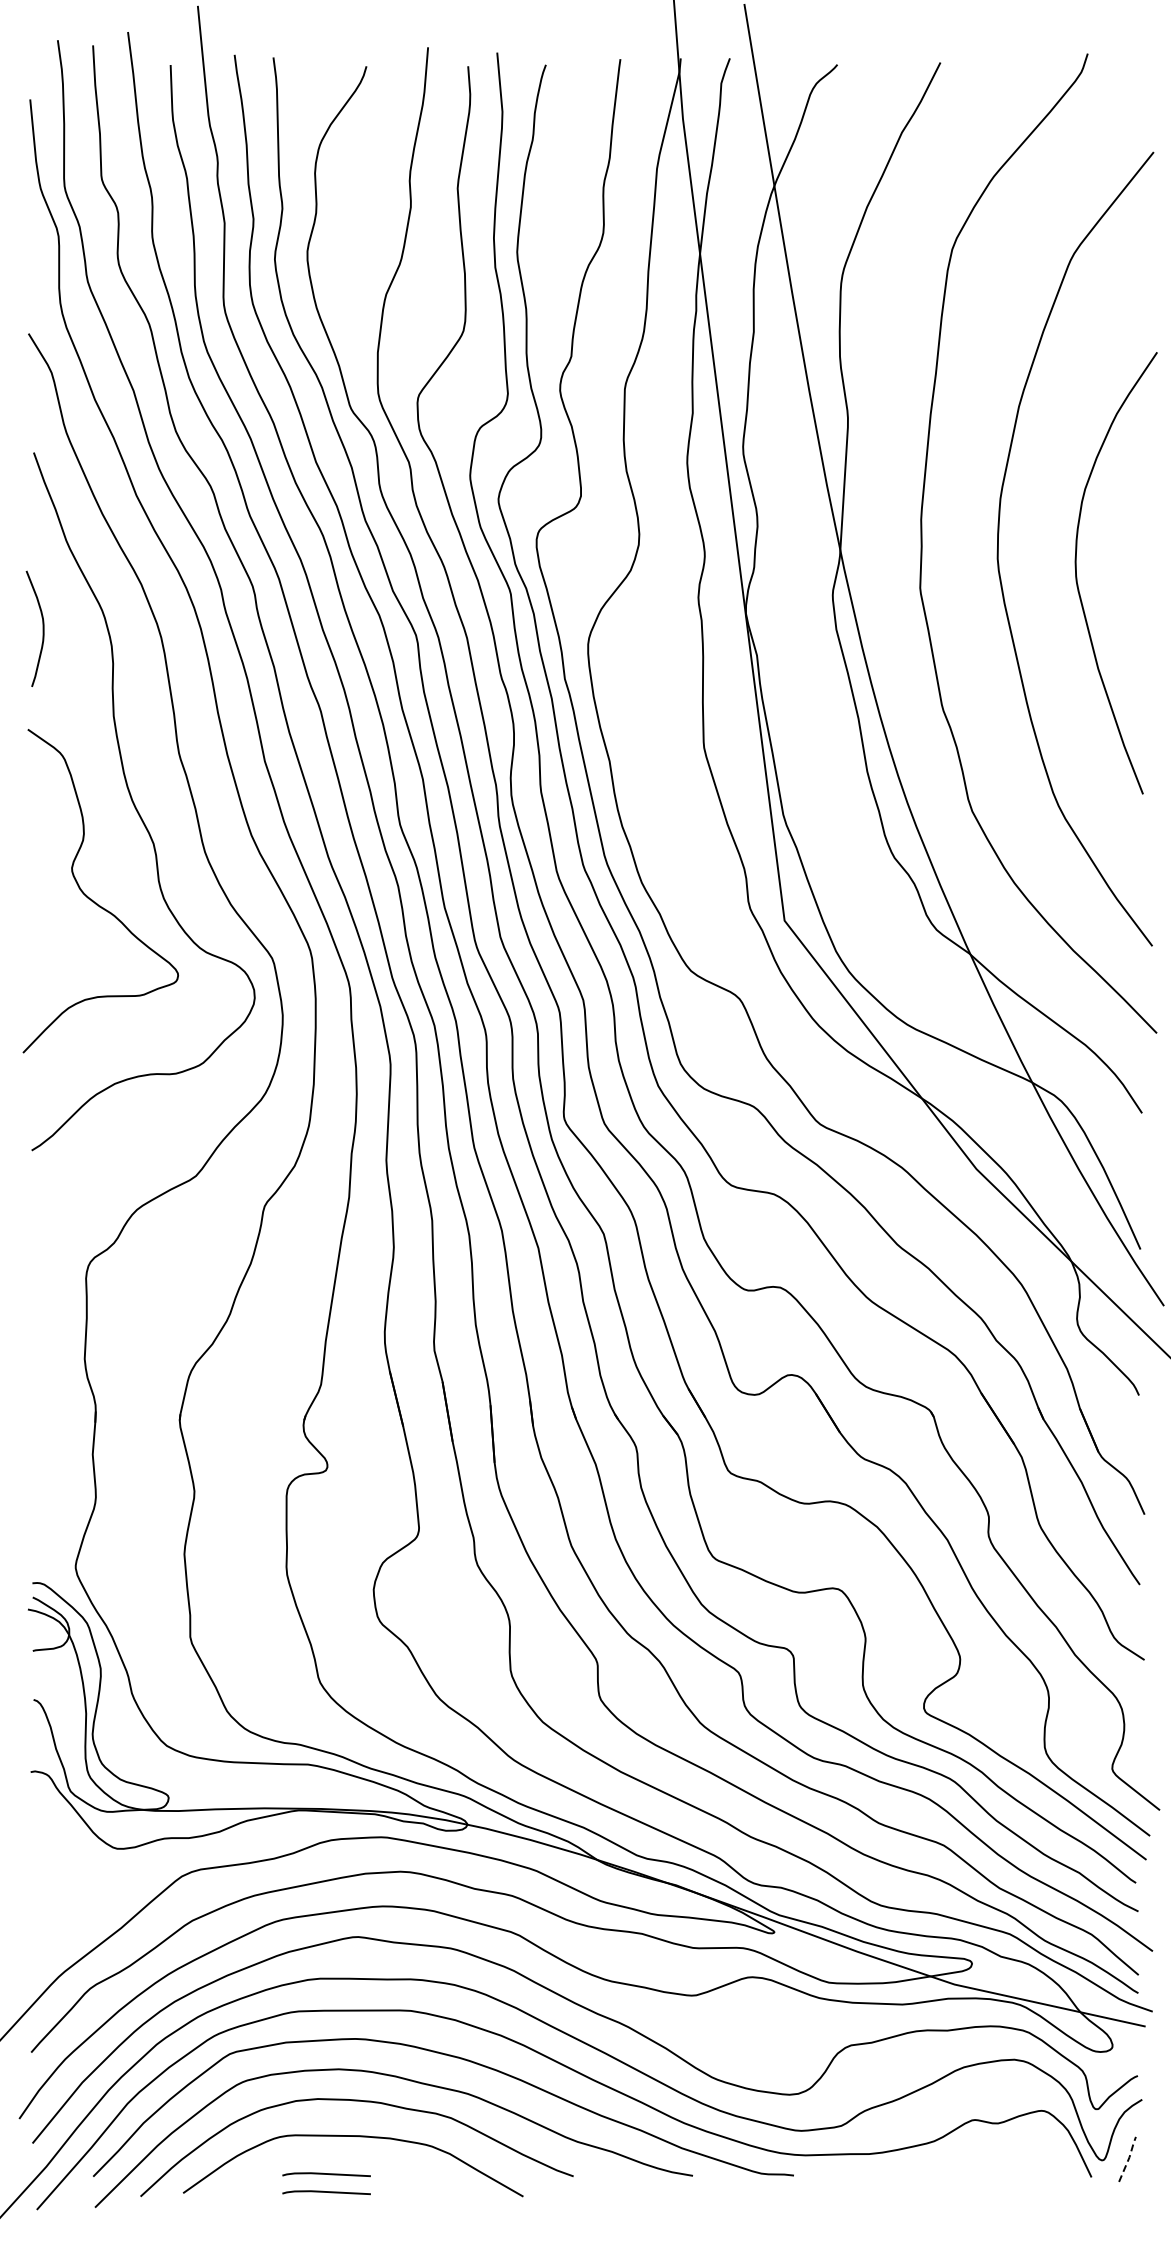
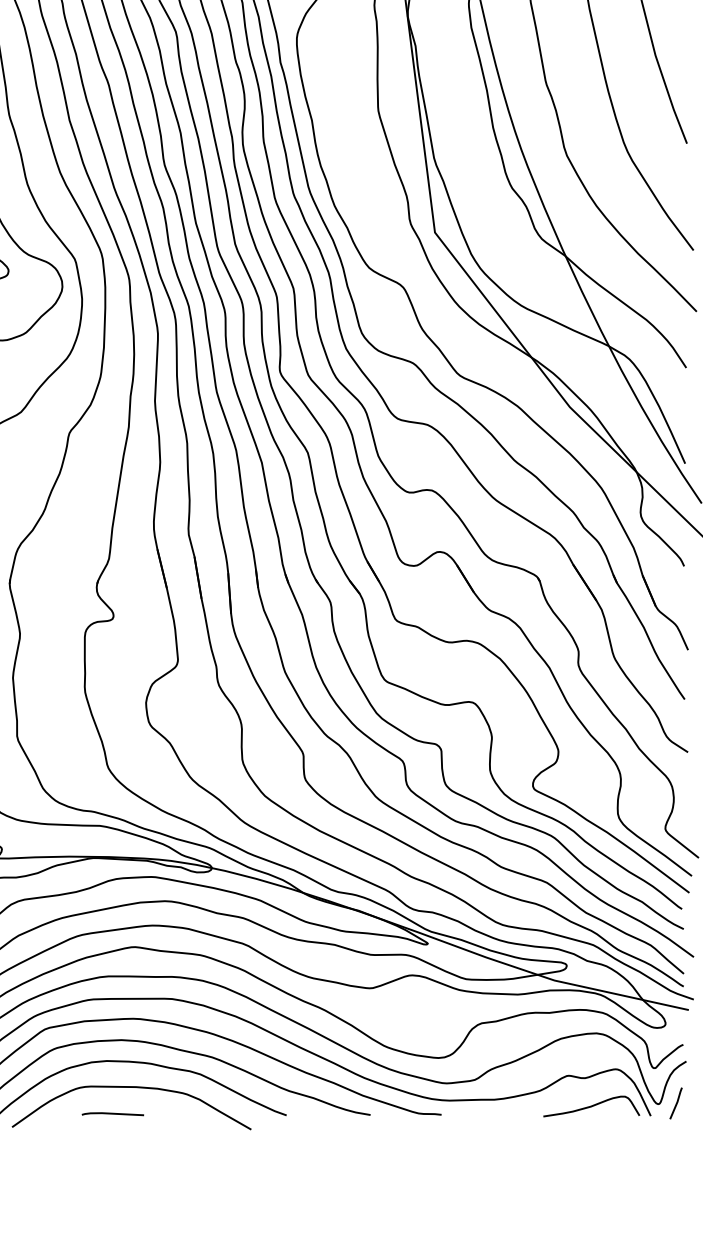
line: (1129, 2158) -> (677, 1102), dashed -> solid
curve: (1007, 2163) -> (591, 1106), added
line: (326, 2192) -> (112, 1126), removed

